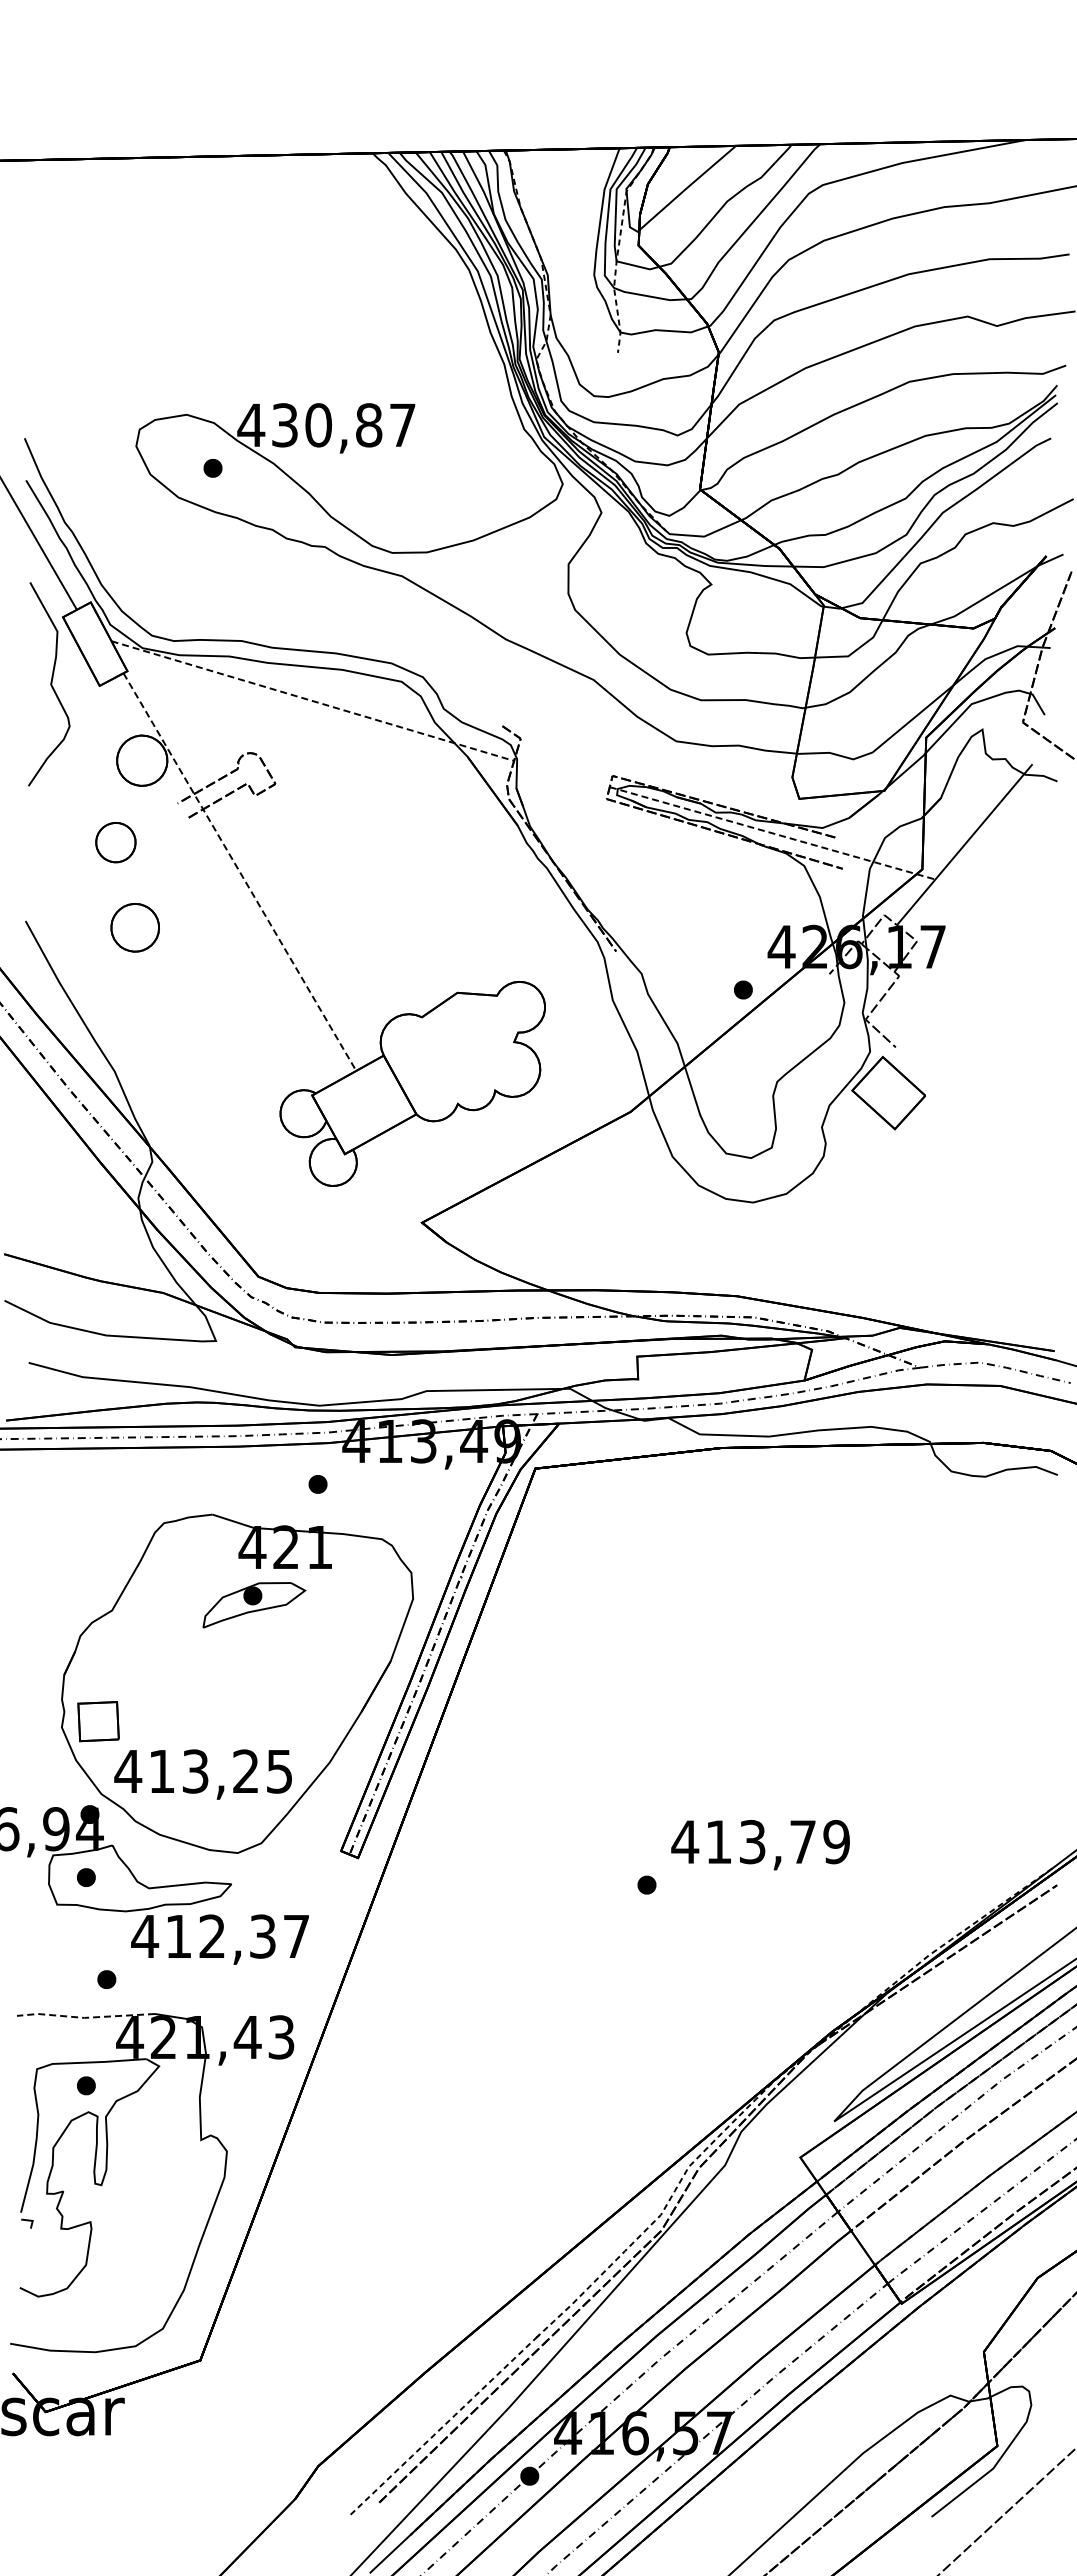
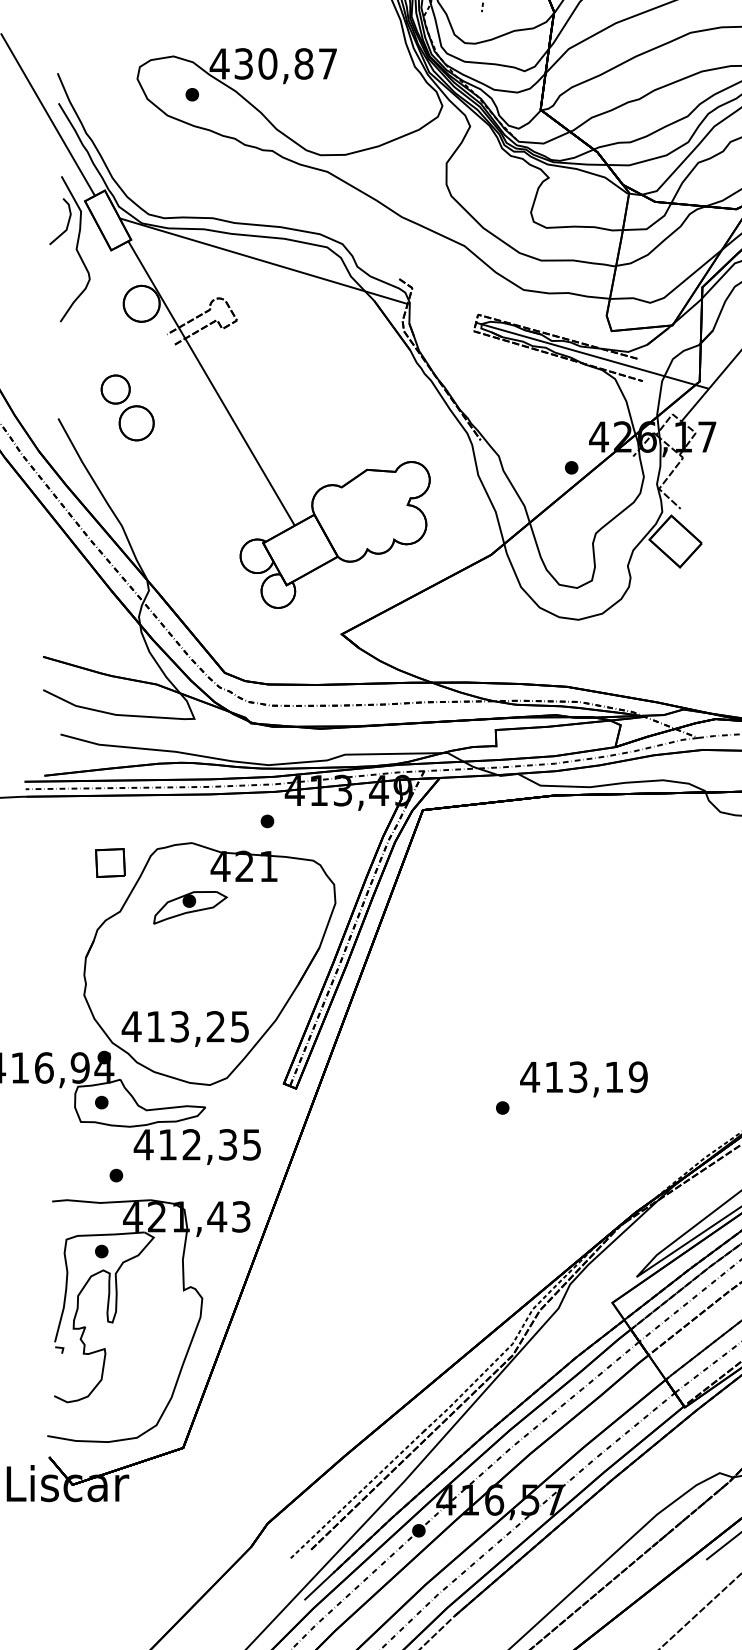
line: (38, 648) -> (67, 223), added
line: (312, 701) -> (263, 261), dashed -> solid
line: (773, 833) -> (593, 355), dashed -> solid
part: (115, 842) -> (115, 389), moved
line: (240, 872) -> (211, 383), dashed -> solid
part: (254, 1605) -> (190, 908), moved
part: (98, 1721) -> (110, 862), moved
text: (802, 1841) -> (613, 1076), 413,79 -> 413,19
text: (296, 1936) -> (252, 1144), 412,37 -> 412,35
line: (84, 2017) -> (100, 1202), dashed -> solid

